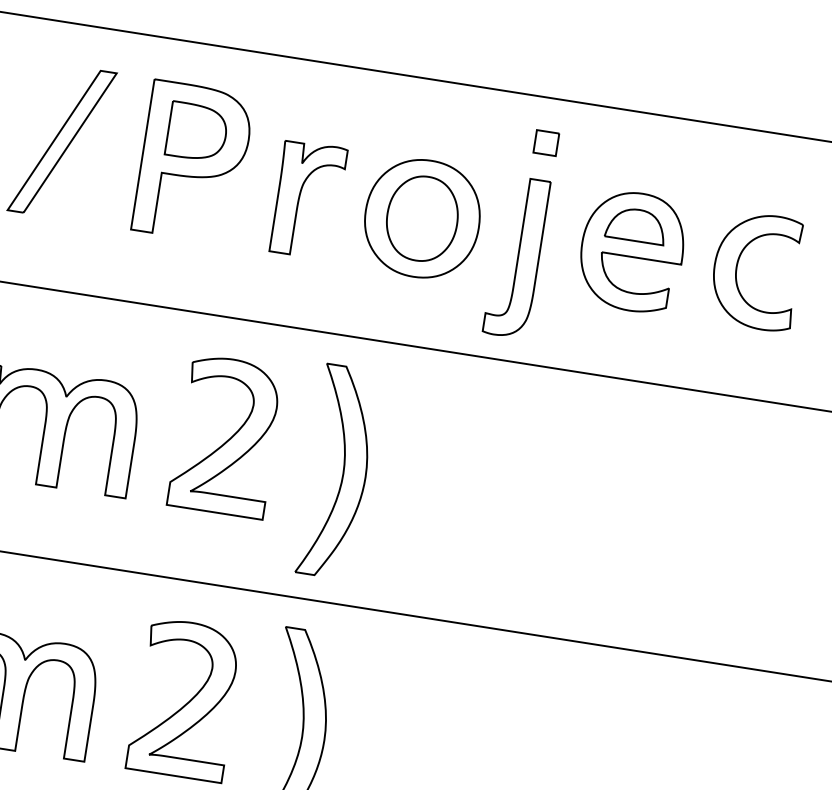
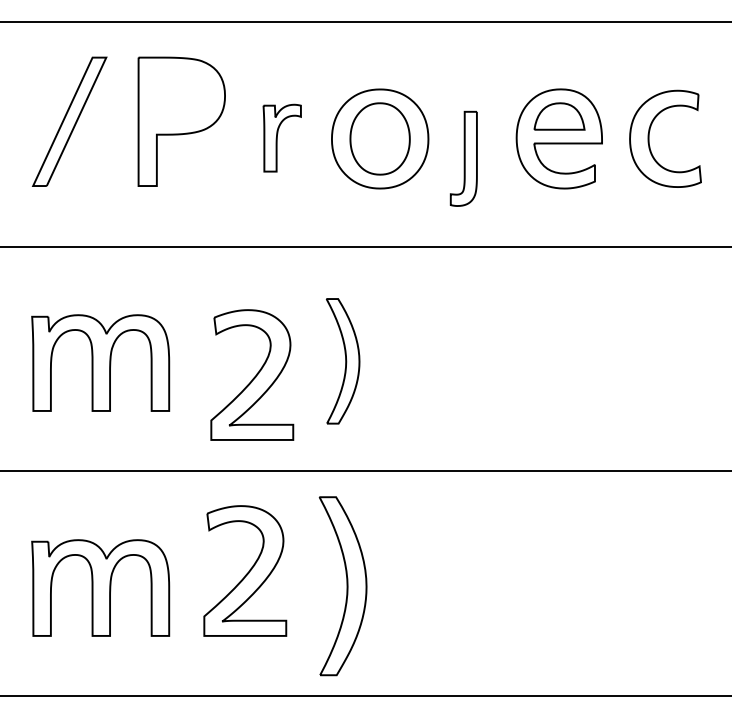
part: (197, 131) -> (181, 95), removed
part: (546, 142) -> (473, 59), removed
part: (307, 198) -> (281, 137), size x0.7
part: (516, 256) -> (463, 158), size x0.7
part: (226, 435) -> (252, 374), moved
part: (337, 472) -> (342, 361), size x0.7

